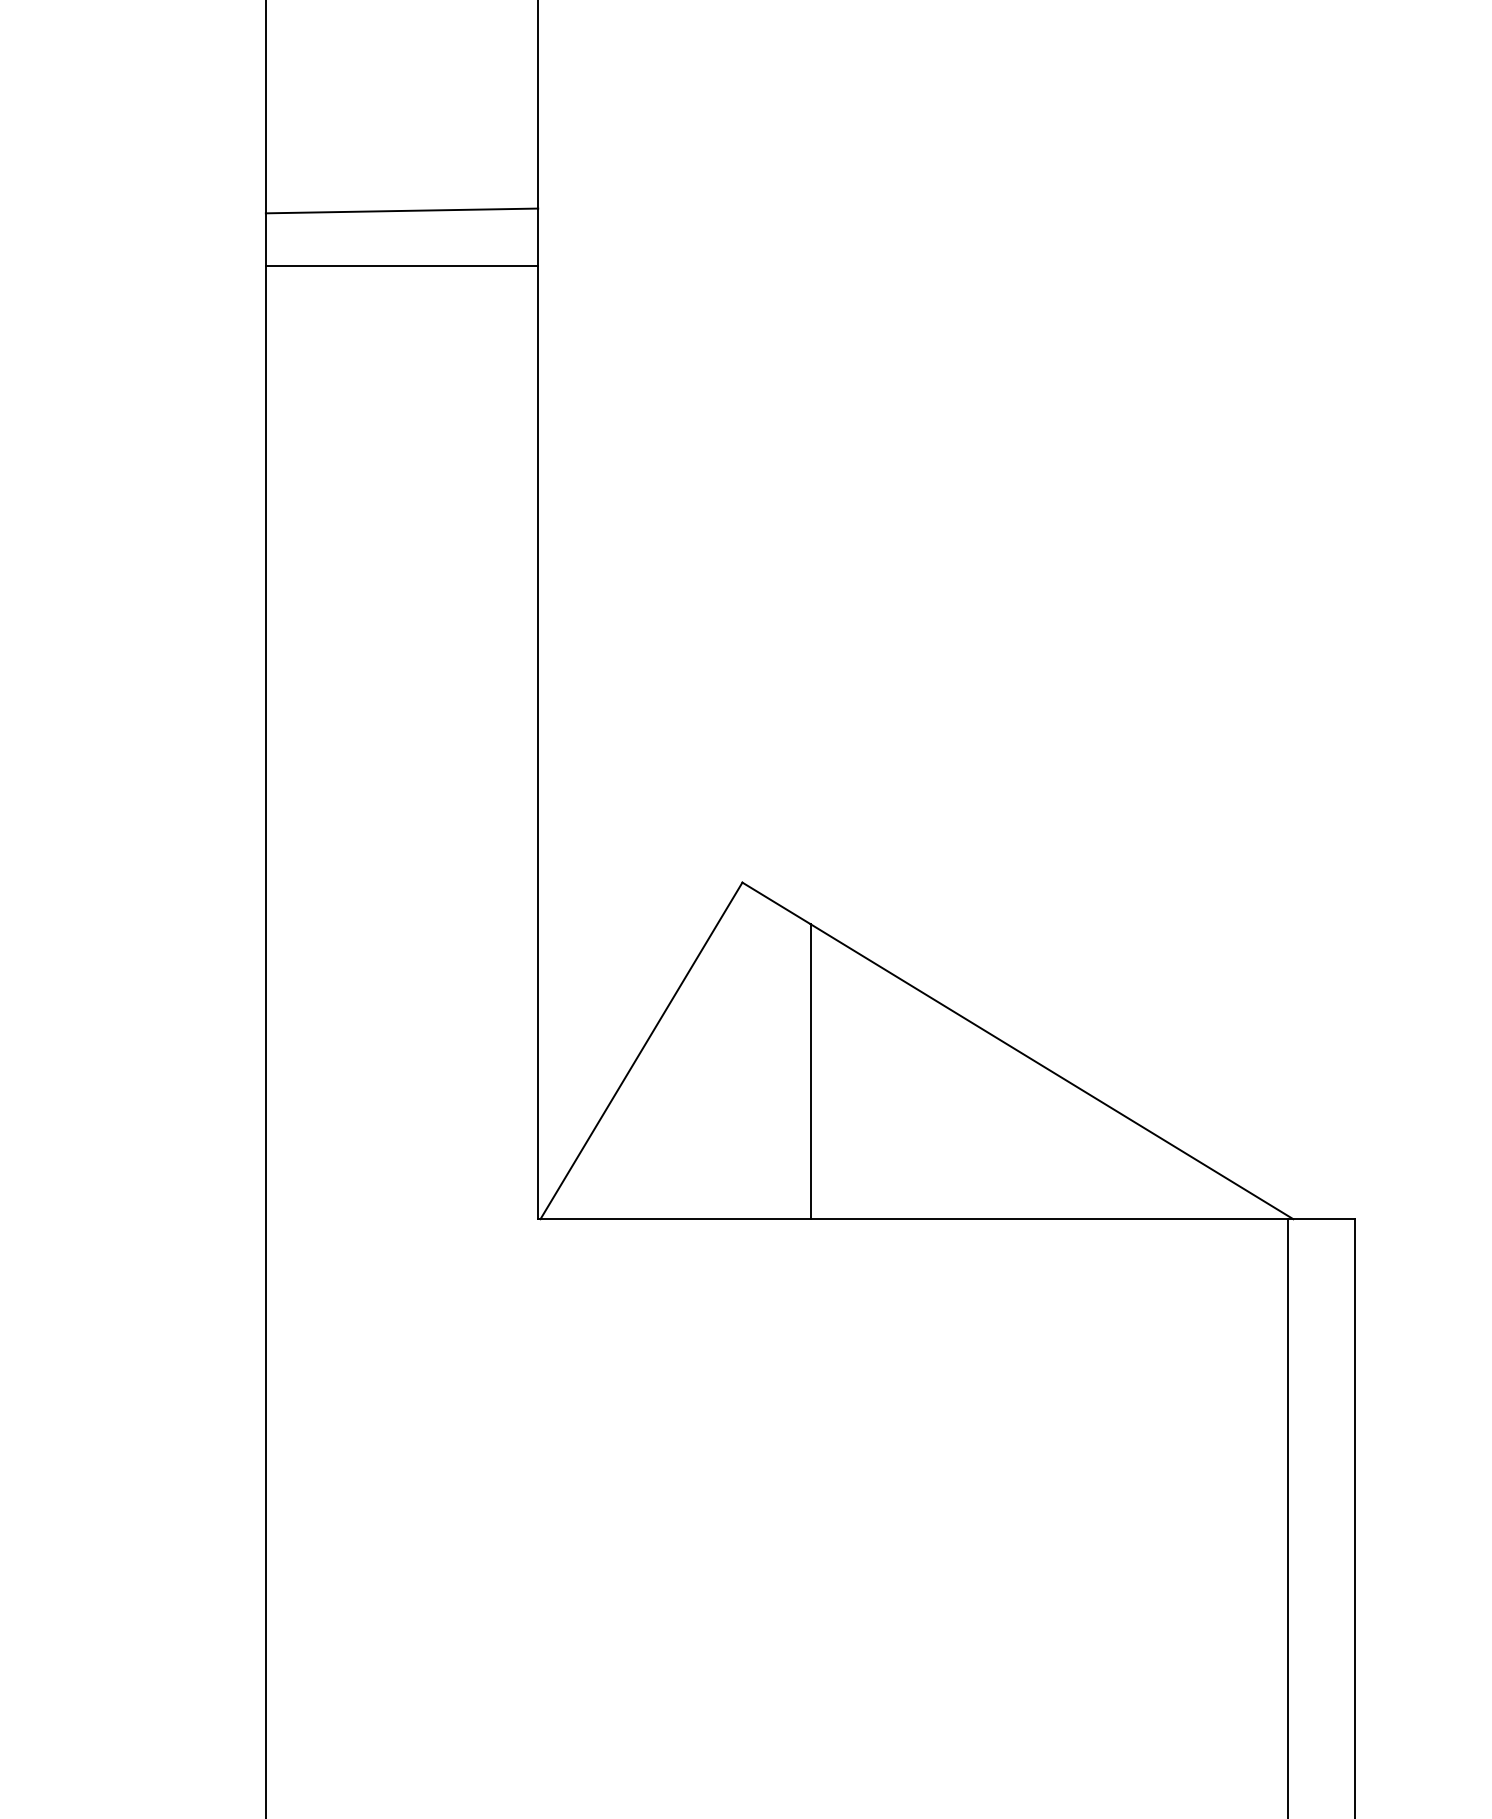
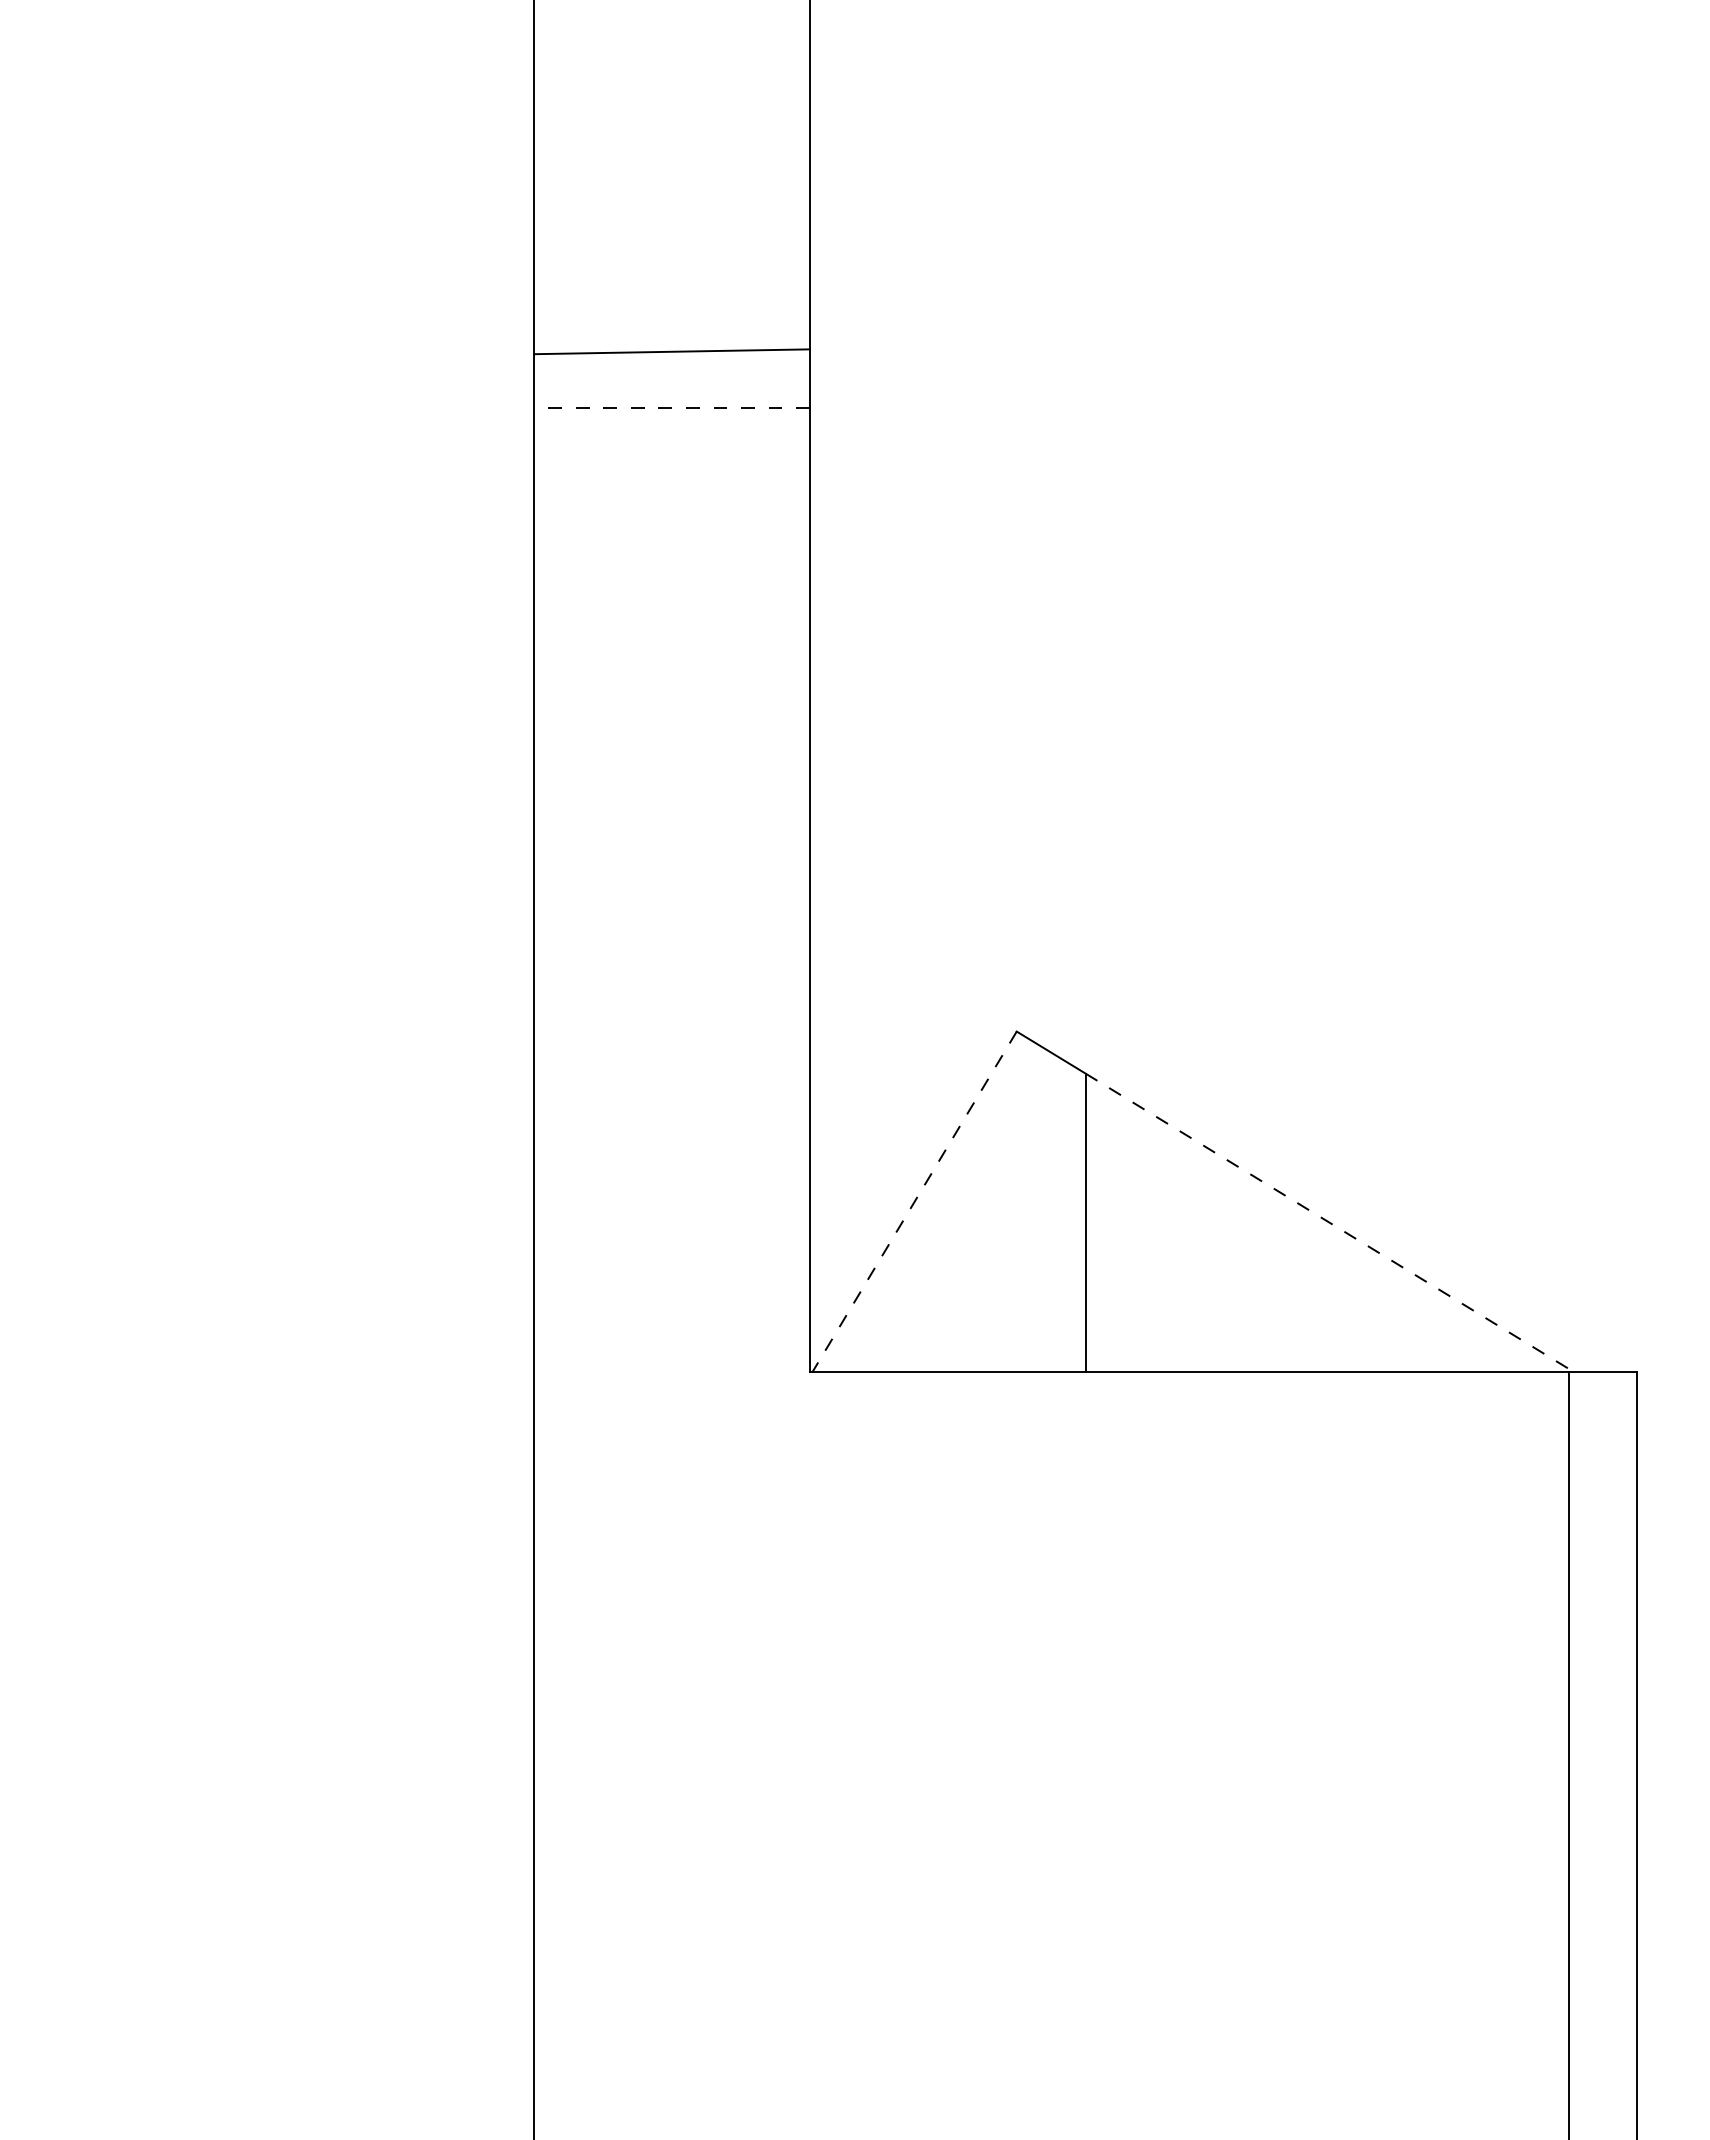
line: (402, 266) -> (672, 407), solid -> dashed
line: (641, 1050) -> (914, 1201), solid -> dashed
line: (1052, 1072) -> (1330, 1223), solid -> dashed

